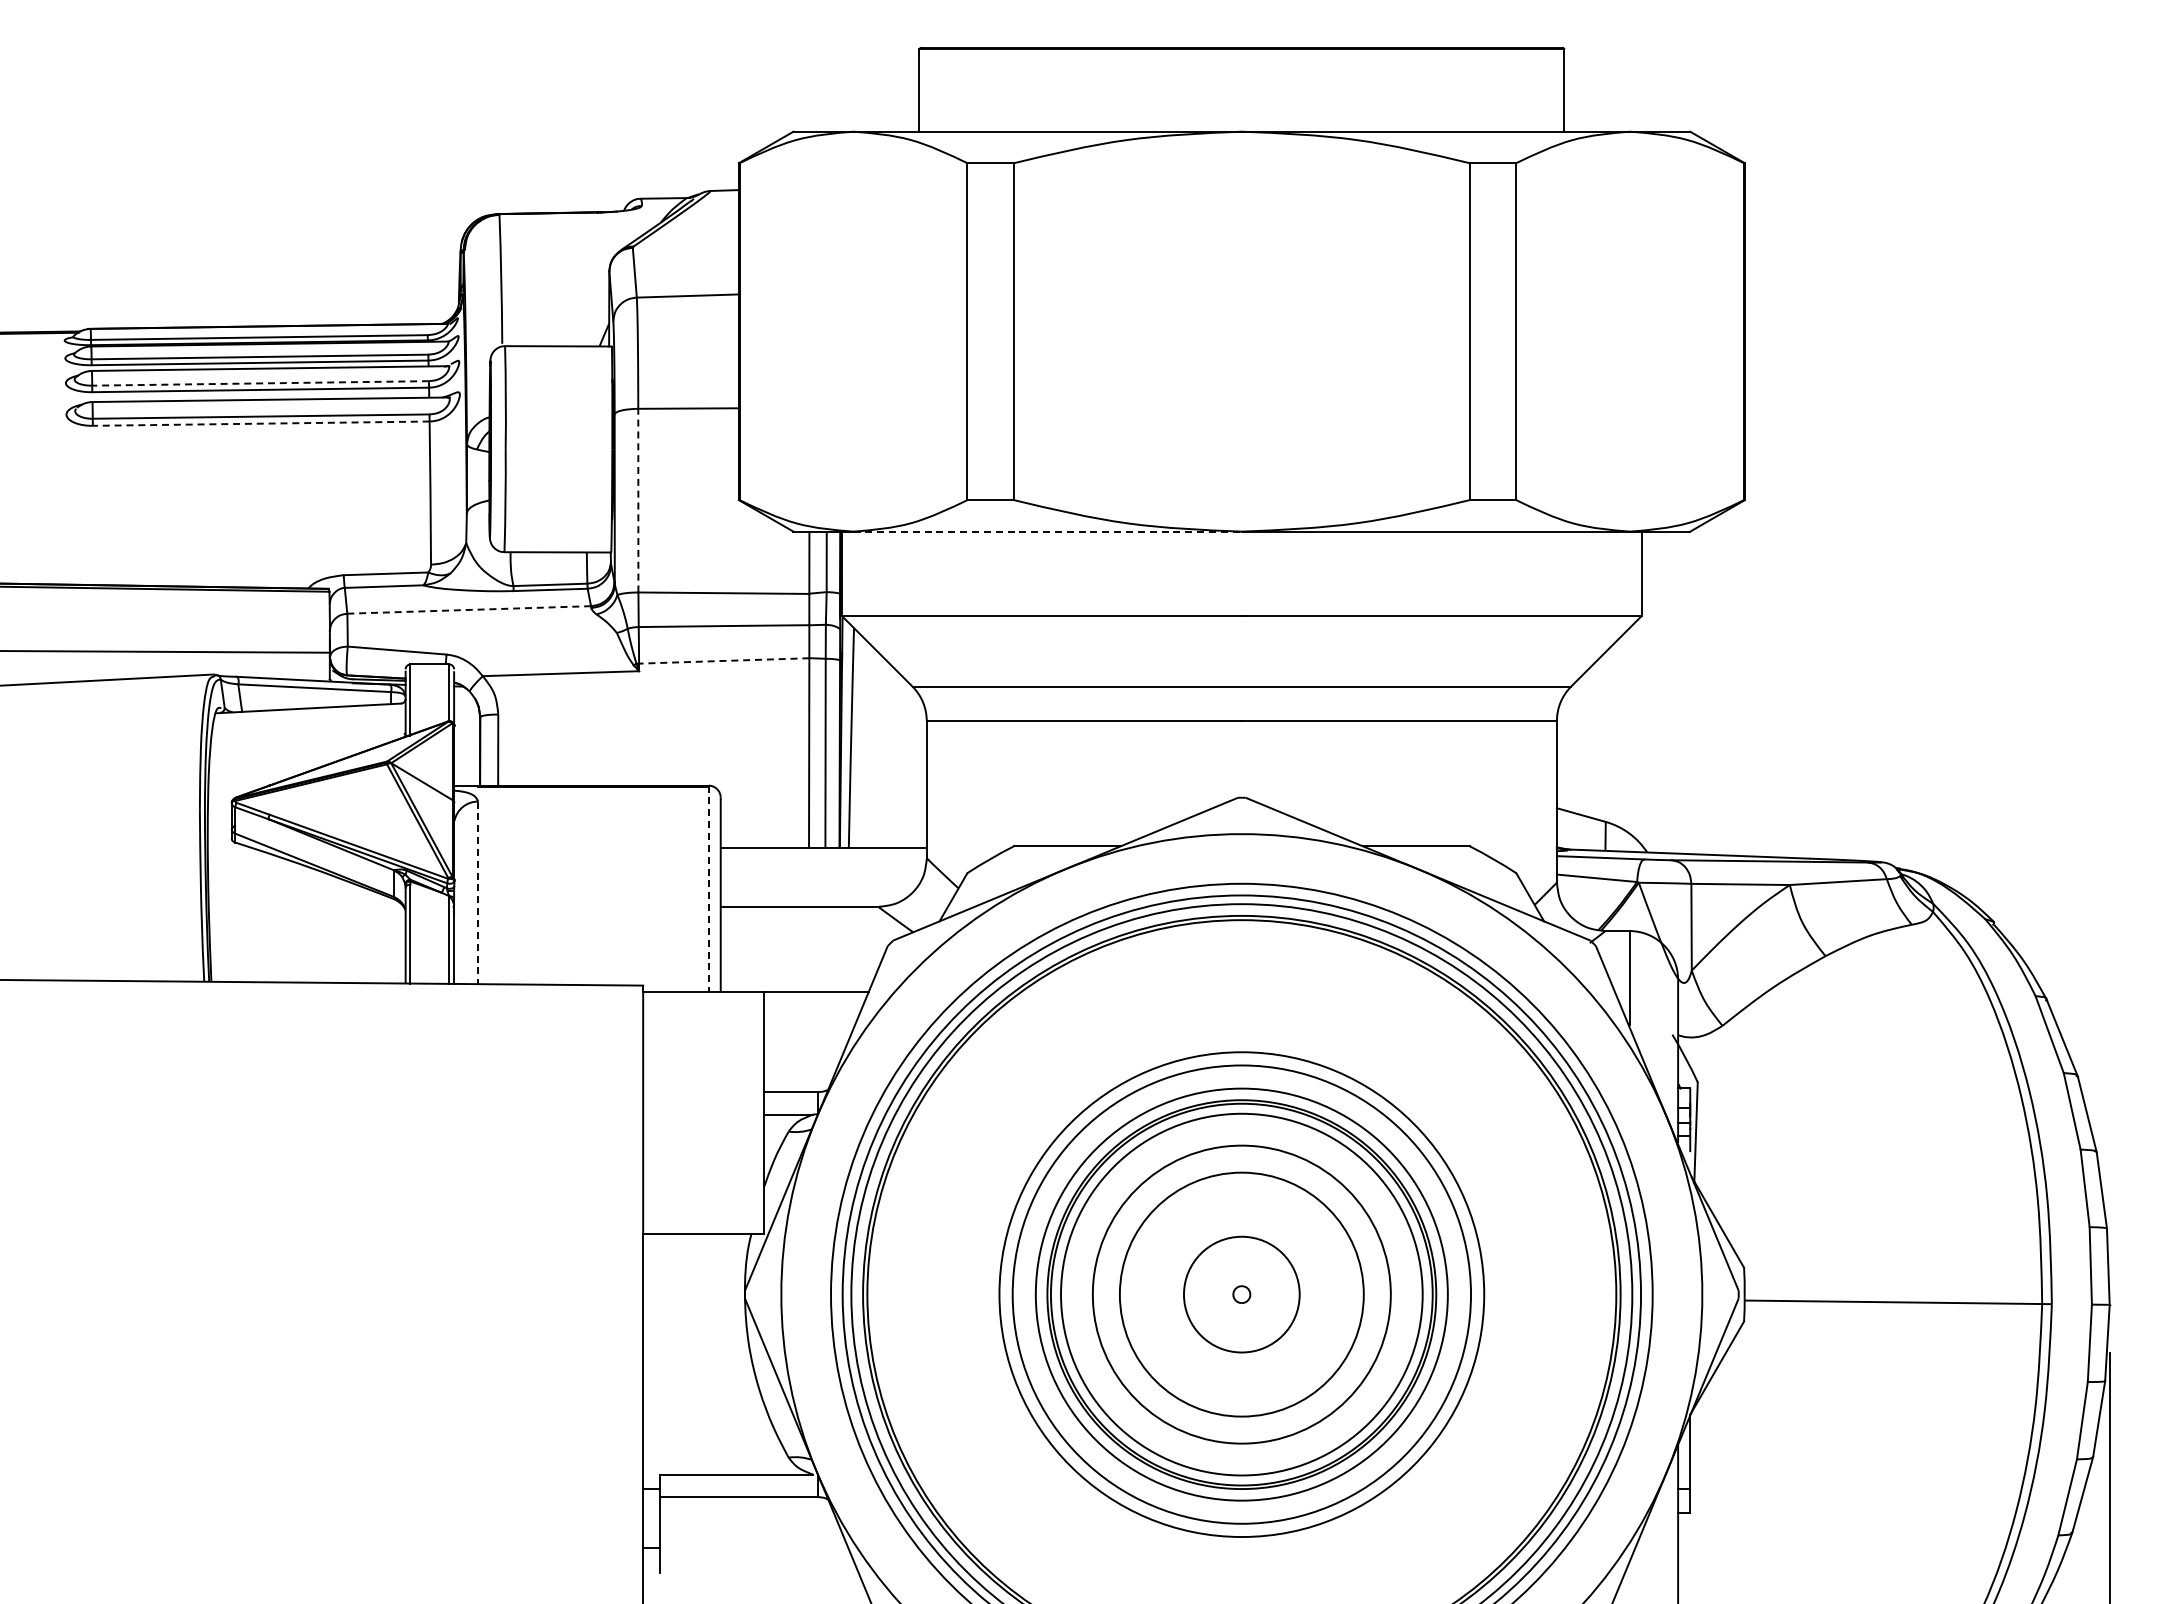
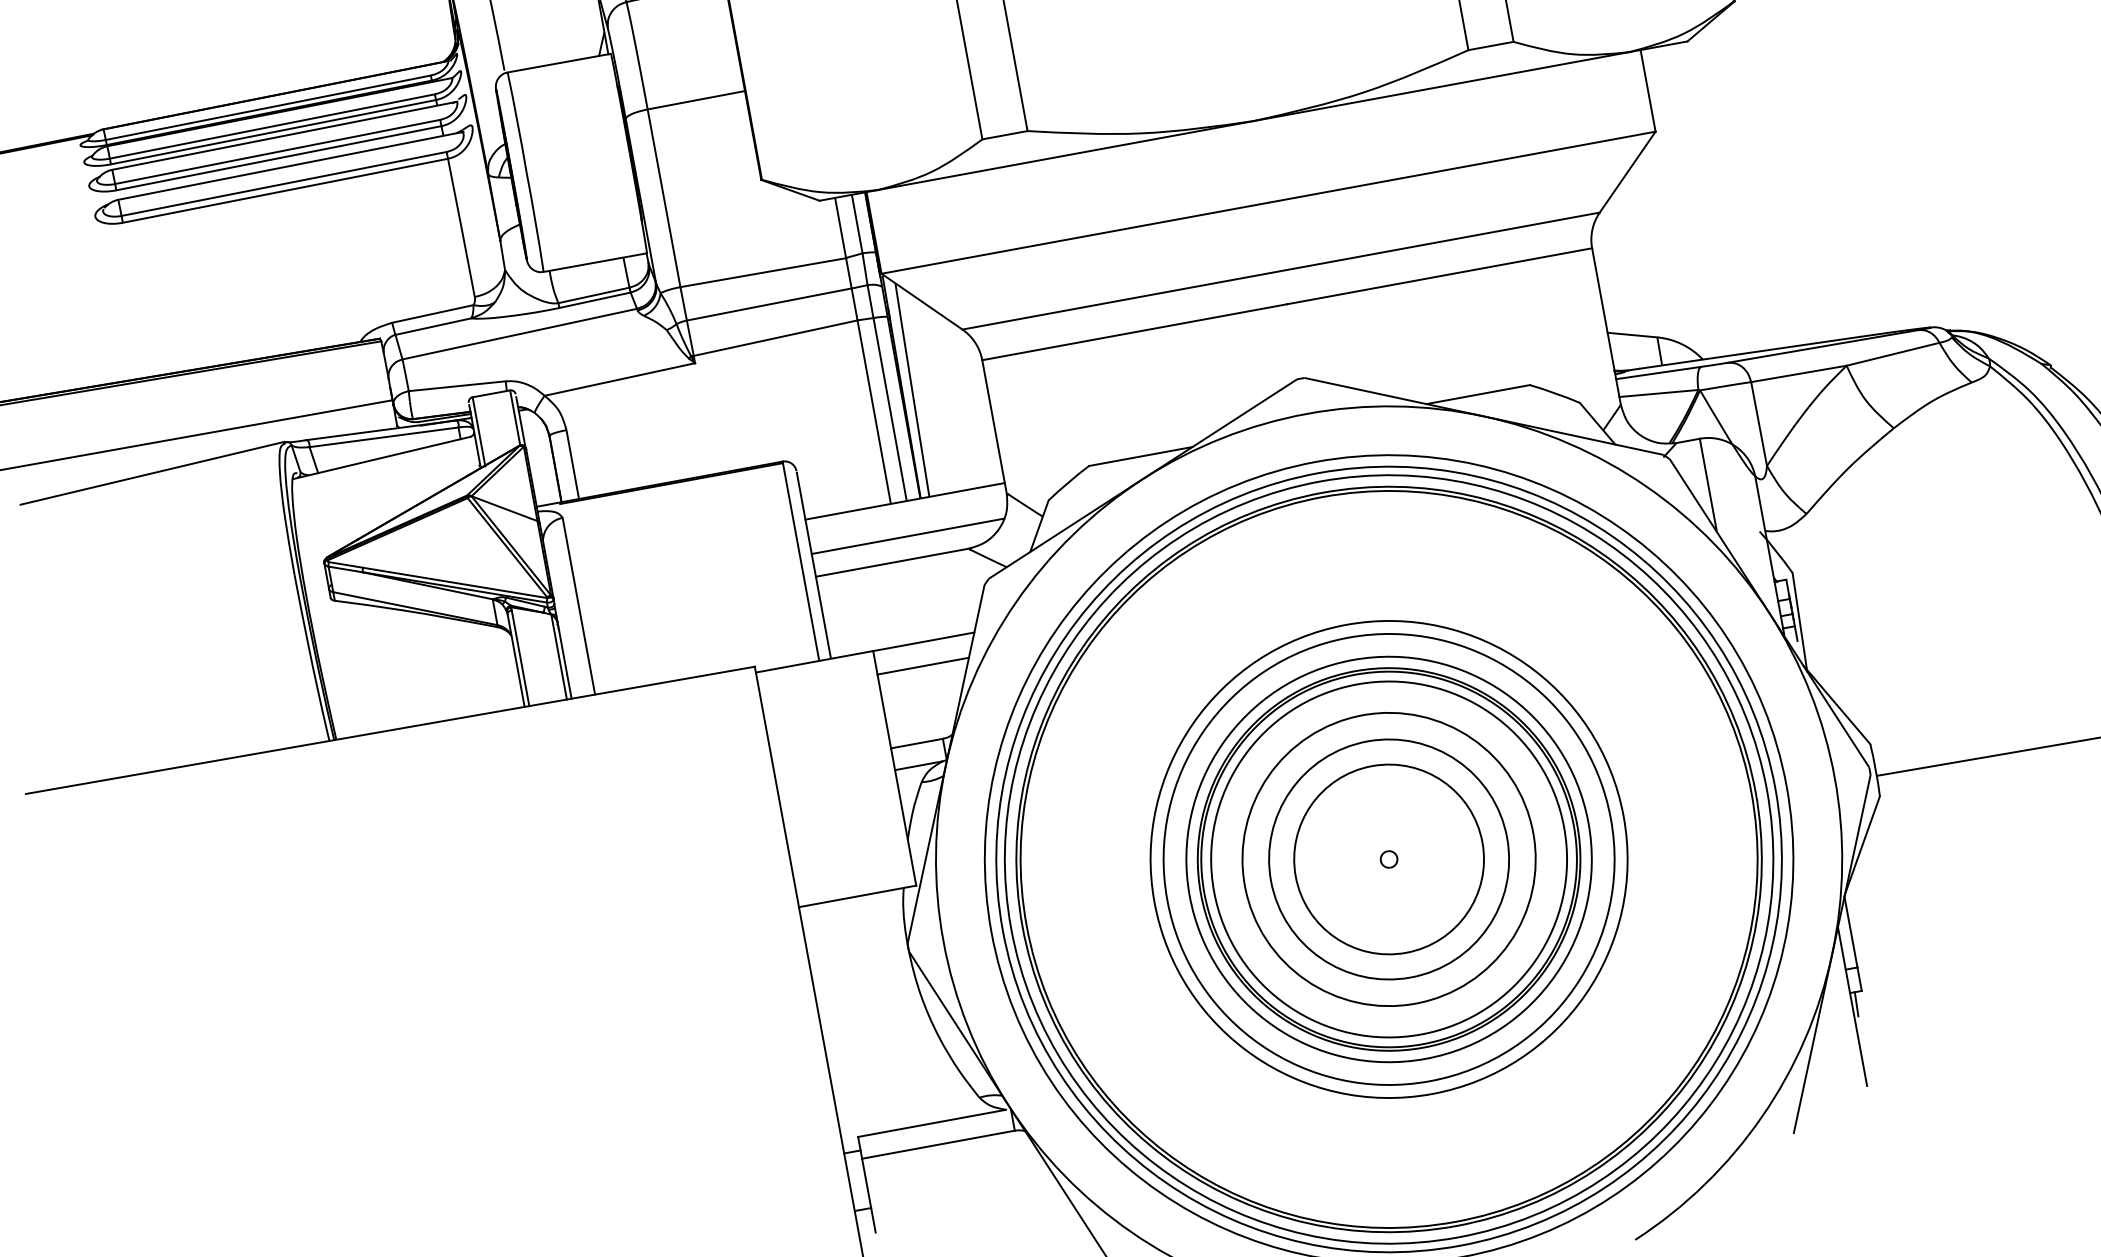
line: (260, 383) -> (277, 152), dashed -> solid
line: (260, 423) -> (284, 190), dashed -> solid
line: (638, 500) -> (664, 198), dashed -> solid
line: (1048, 531) -> (1066, 155), dashed -> solid
line: (469, 609) -> (519, 333), dashed -> solid
line: (723, 660) -> (774, 337), dashed -> solid
line: (819, 883) -> (907, 536), added
line: (708, 889) -> (801, 562), dashed -> solid
line: (478, 893) -> (579, 606), dashed -> solid
line: (811, 1015) -> (923, 665), added
circle: (1241, 1294) -> (1388, 859), size x1.67
line: (1682, 1524) -> (1856, 1003), added

